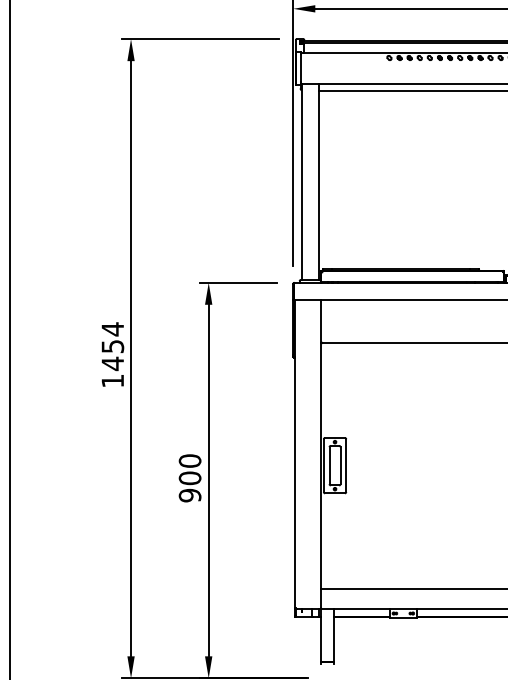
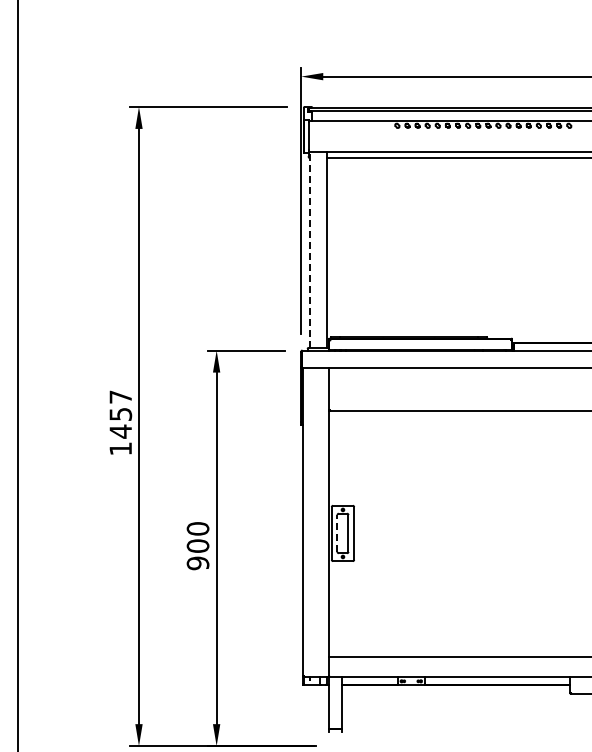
line: (301, 181) -> (309, 249), solid -> dashed
text: (112, 329) -> (120, 397), 1454 -> 1457
line: (329, 464) -> (337, 532), solid -> dashed

